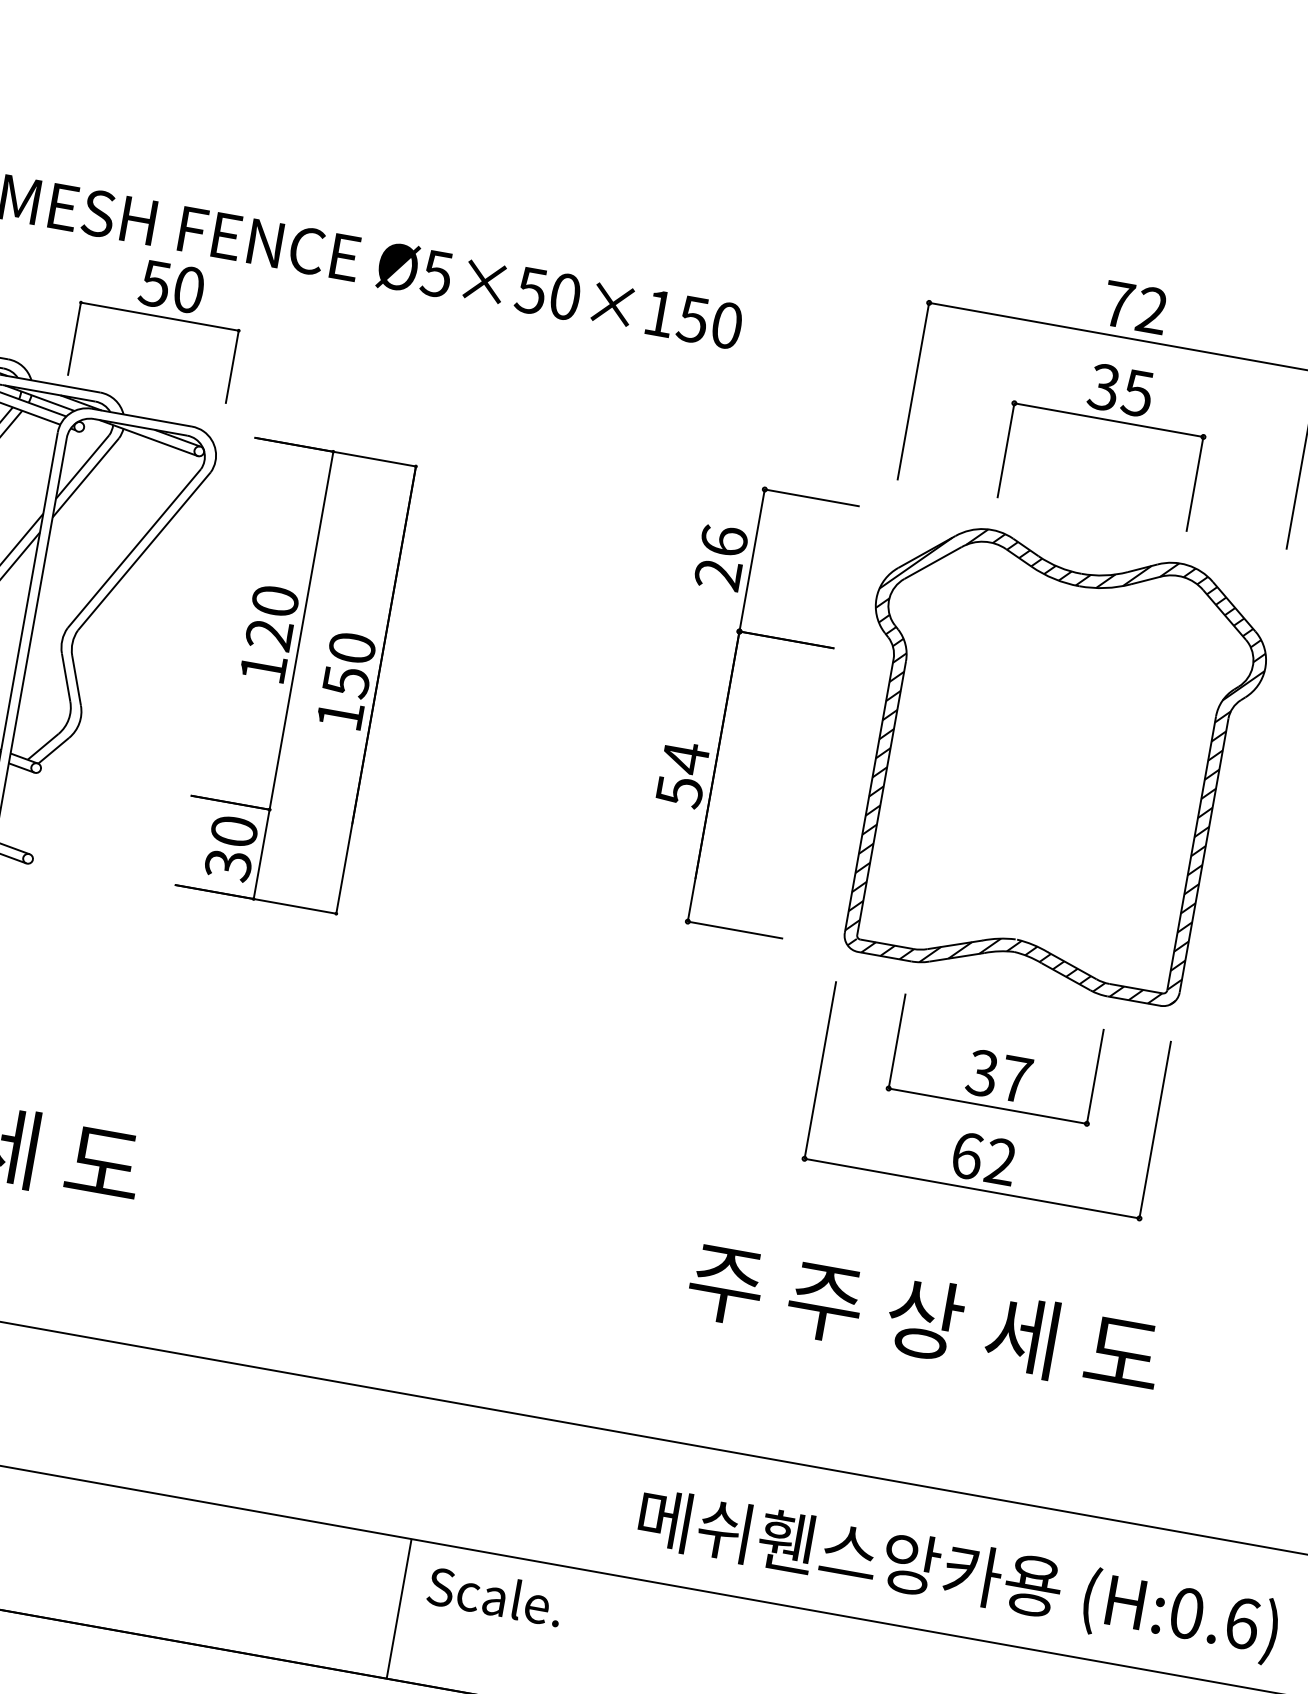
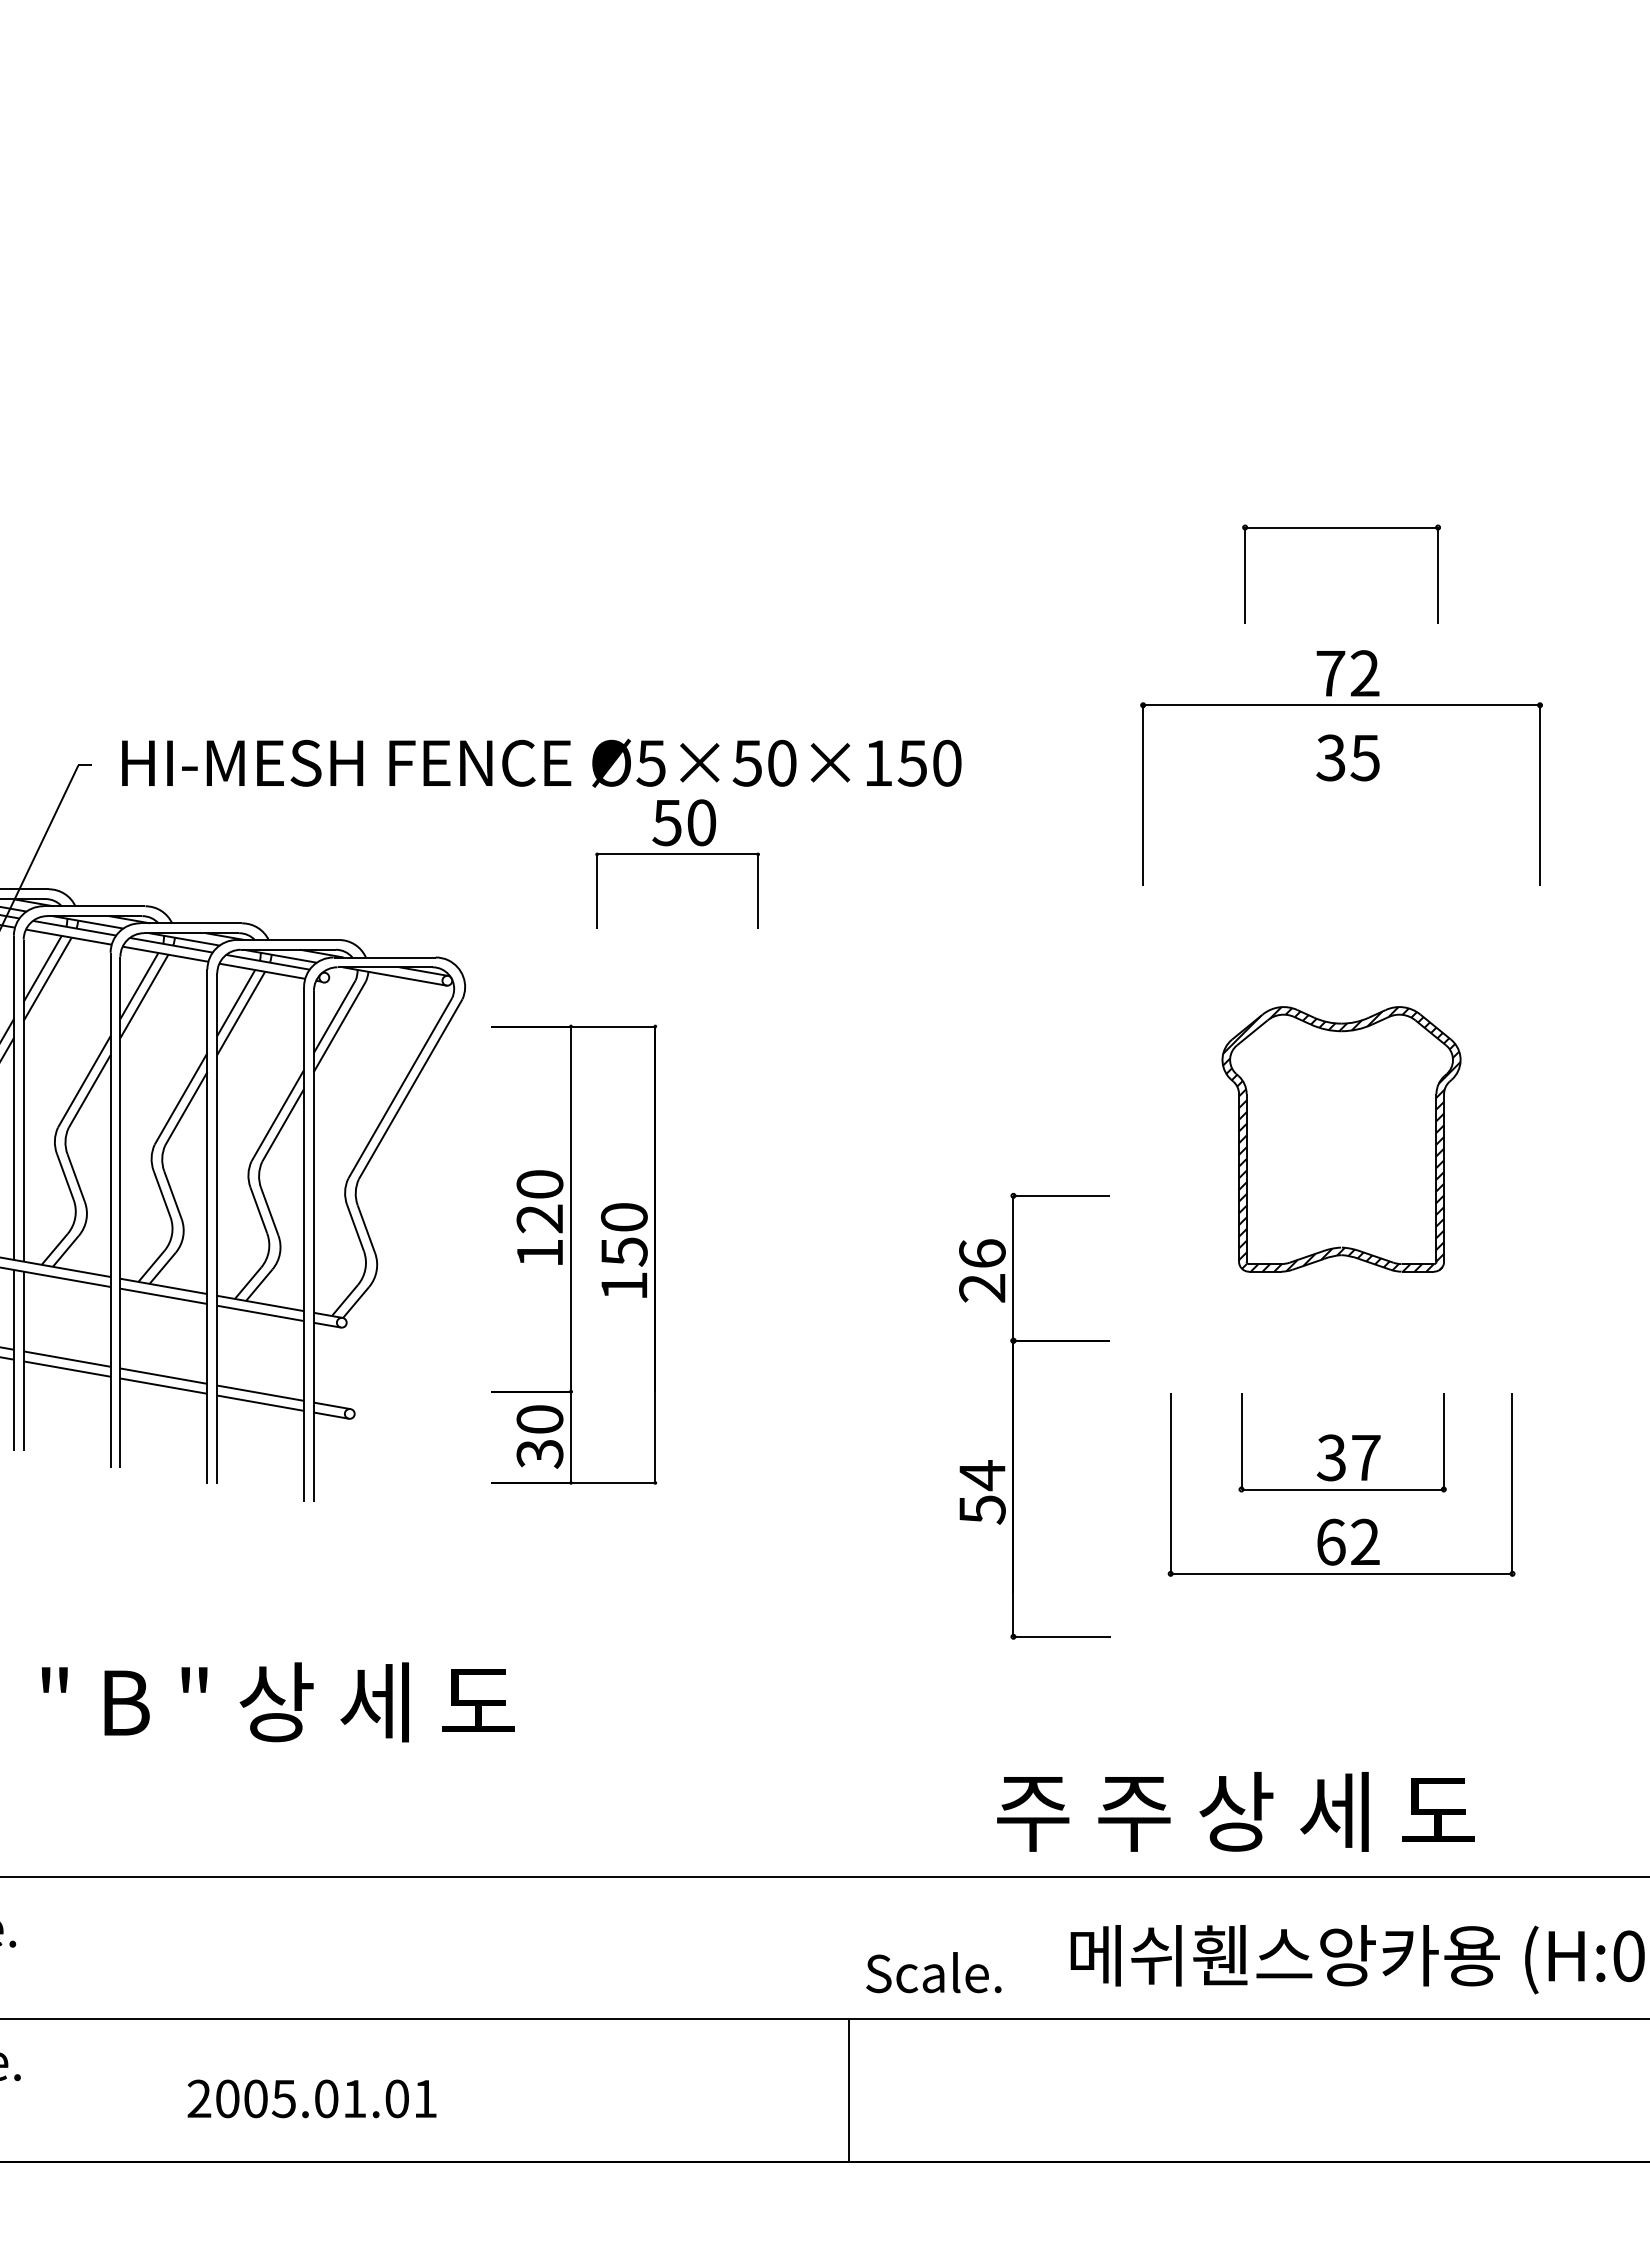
part: (159, 316) -> (677, 854), moved
part: (1108, 421) -> (1341, 528), moved
part: (296, 675) -> (574, 1254), moved
part: (726, 704) -> (1013, 1415), moved
part: (1047, 763) -> (1341, 1139), size x0.6
text: (924, 1318) -> (1235, 1811), moved
text: (495, 1595) -> (933, 1972), moved

